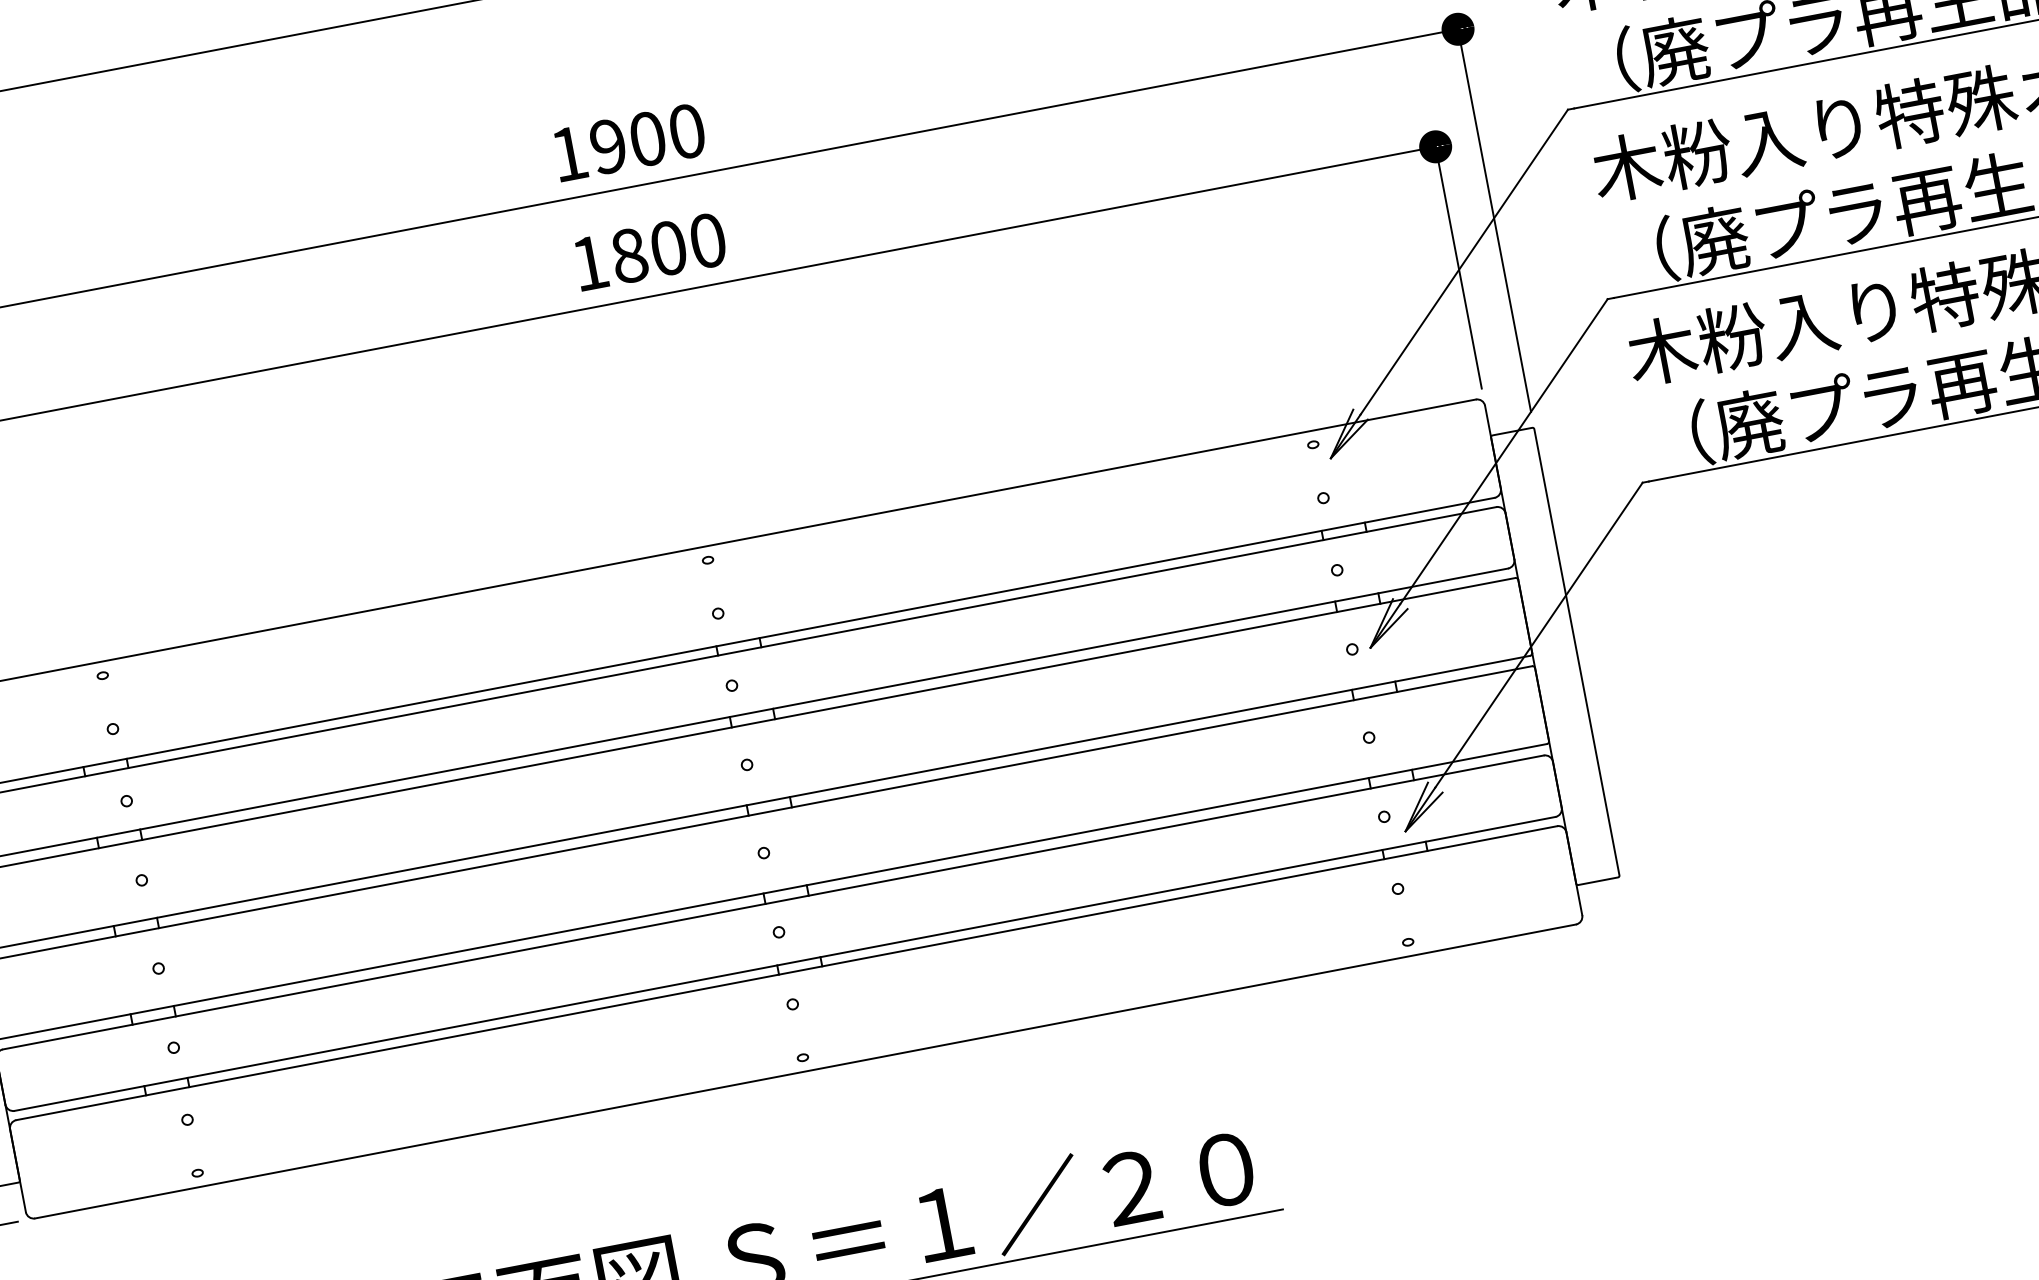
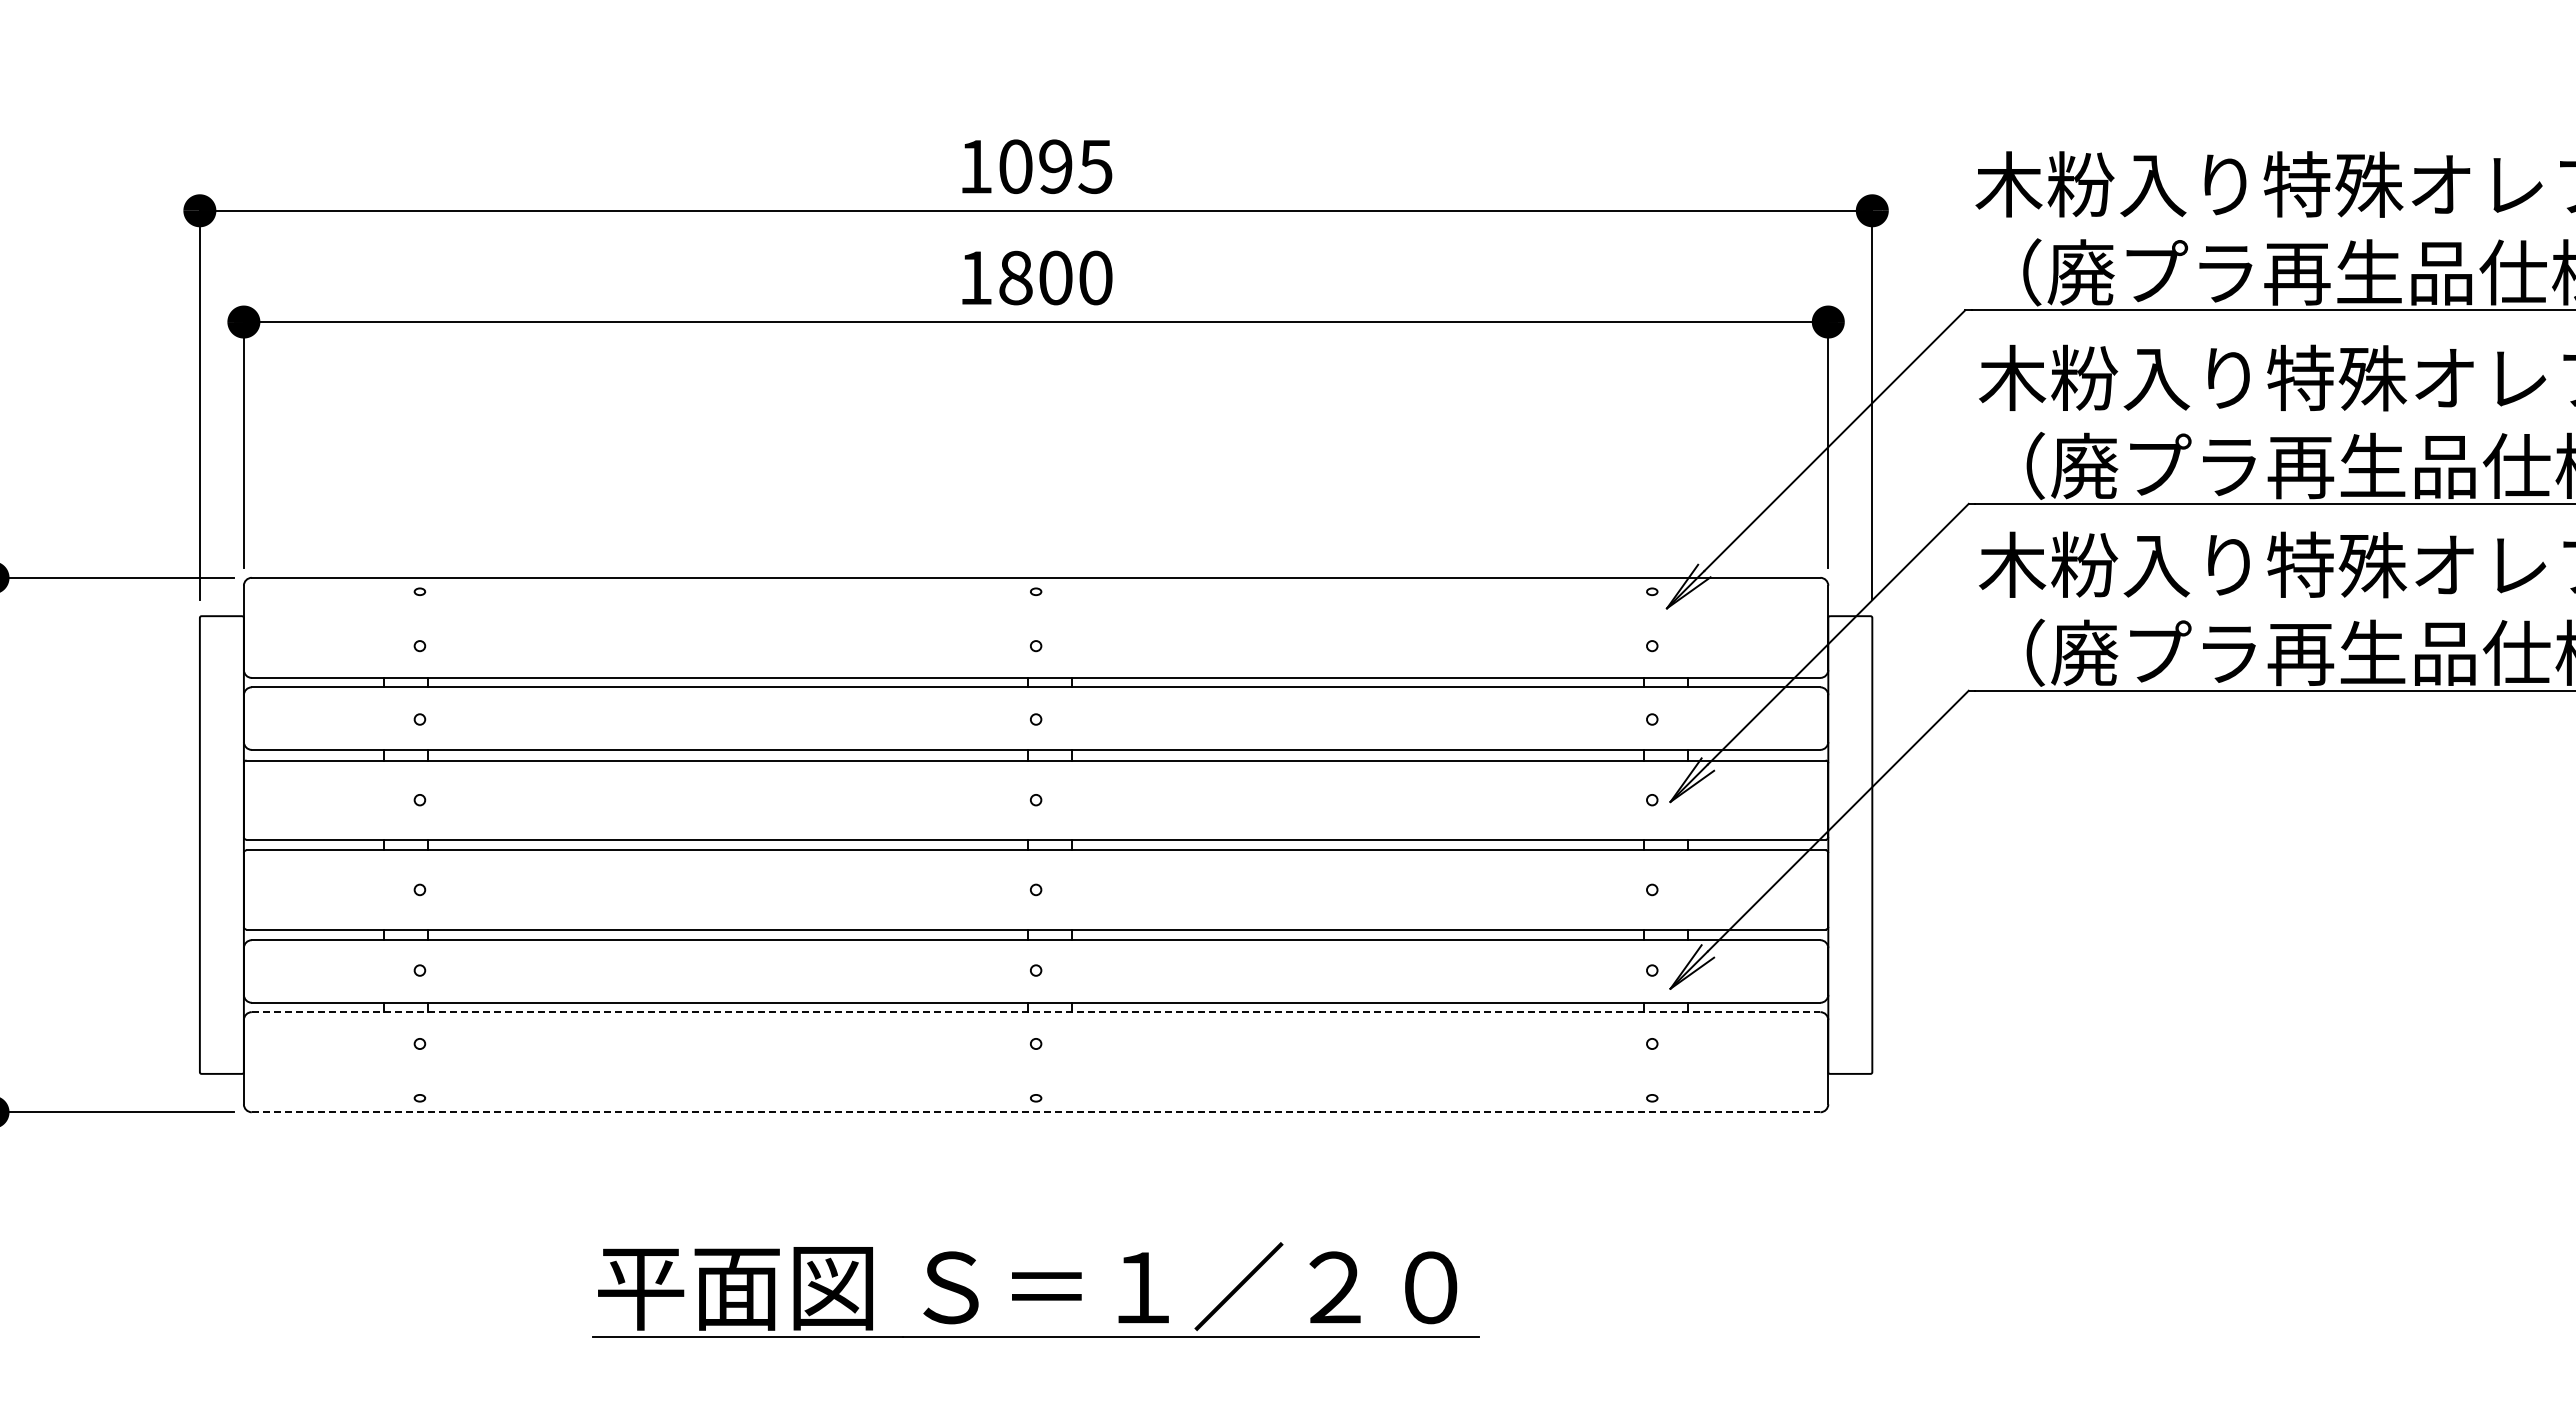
text: (647, 138) -> (1055, 166), 1900 -> 1095
line: (787, 973) -> (1036, 1012), solid -> dashed
line: (806, 1071) -> (1036, 1112), solid -> dashed

